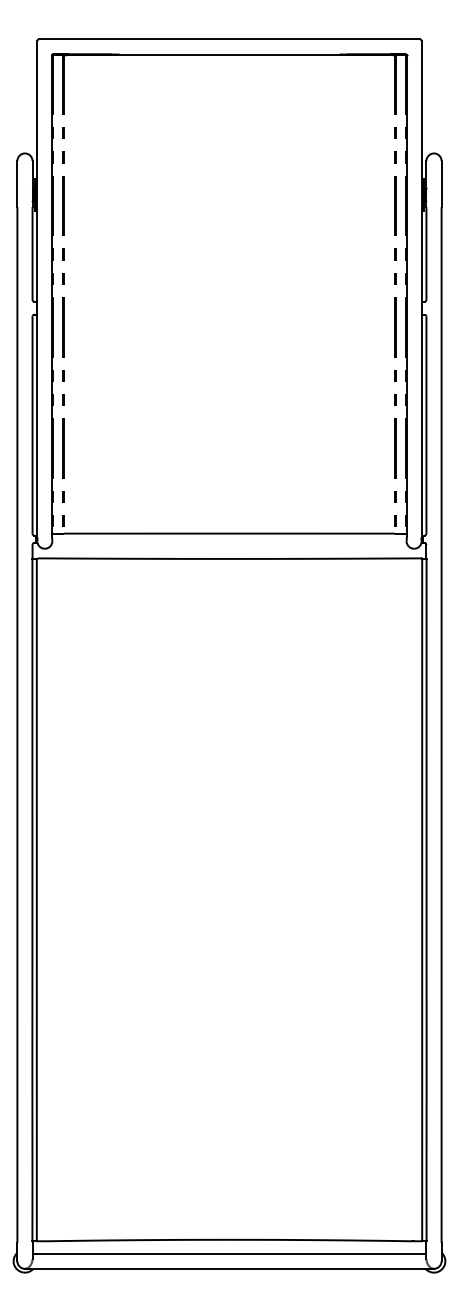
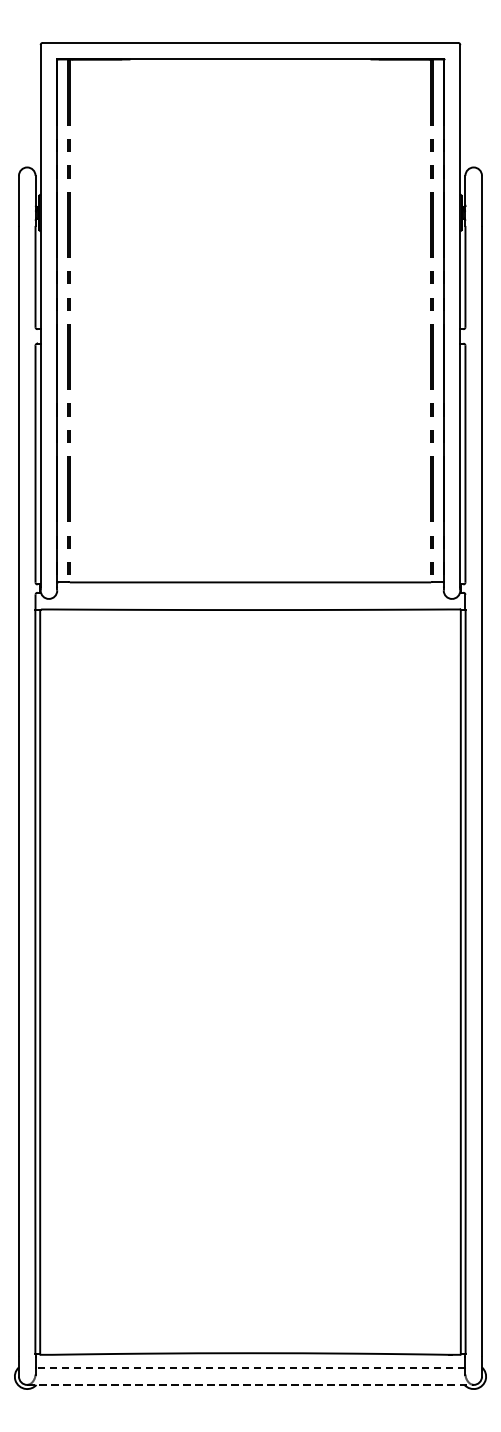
line: (229, 1253) -> (250, 1368), solid -> dashed
line: (229, 1268) -> (250, 1384), solid -> dashed

